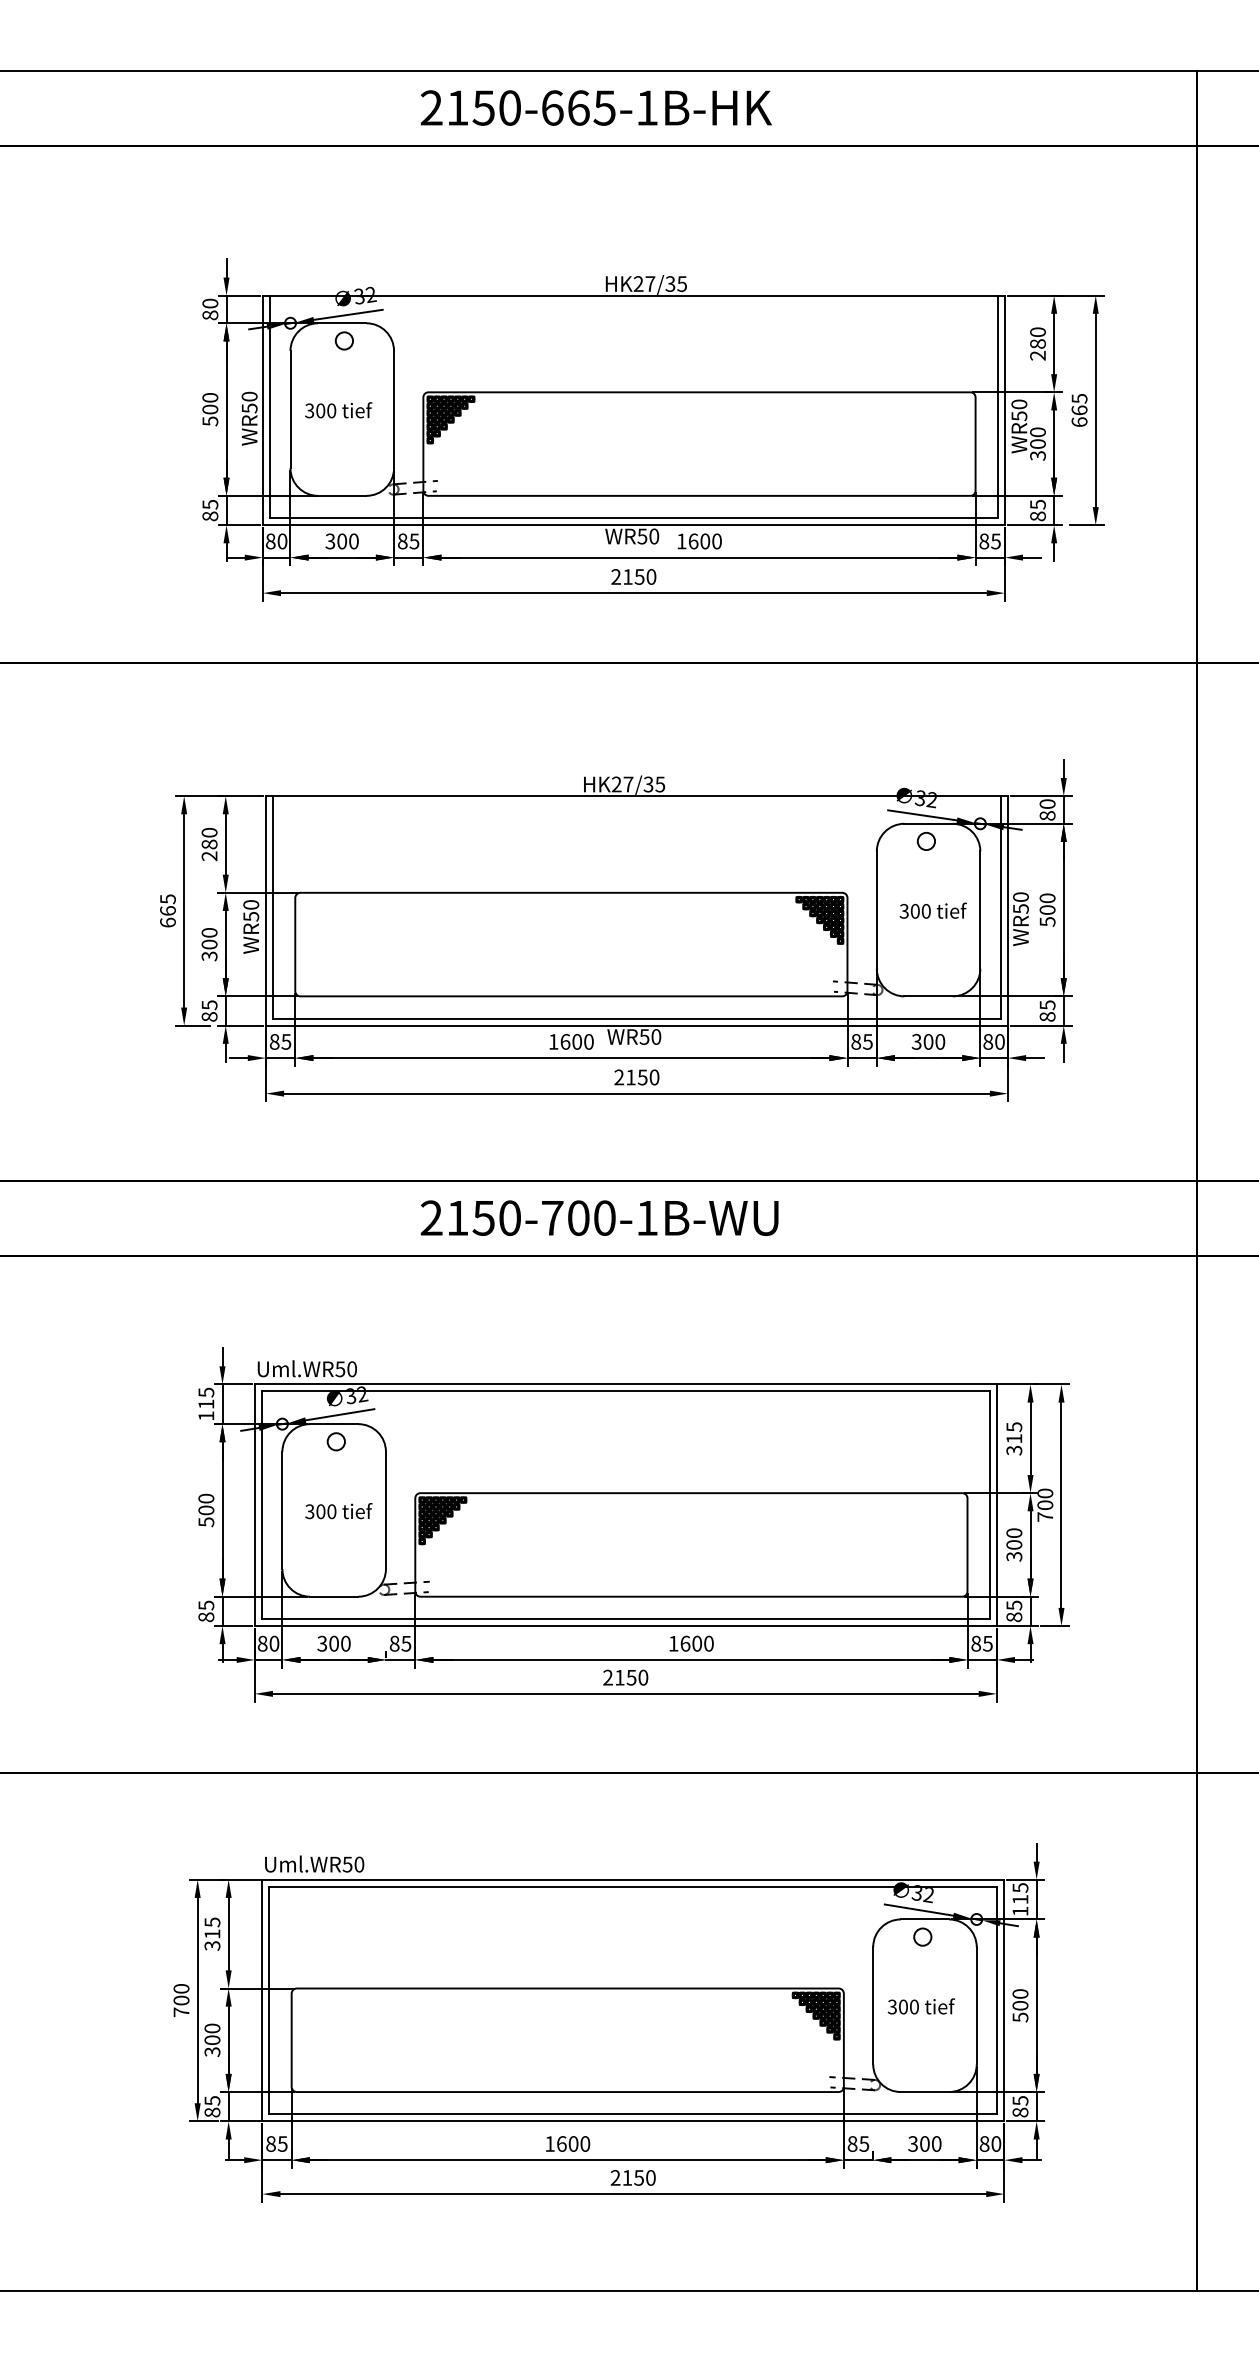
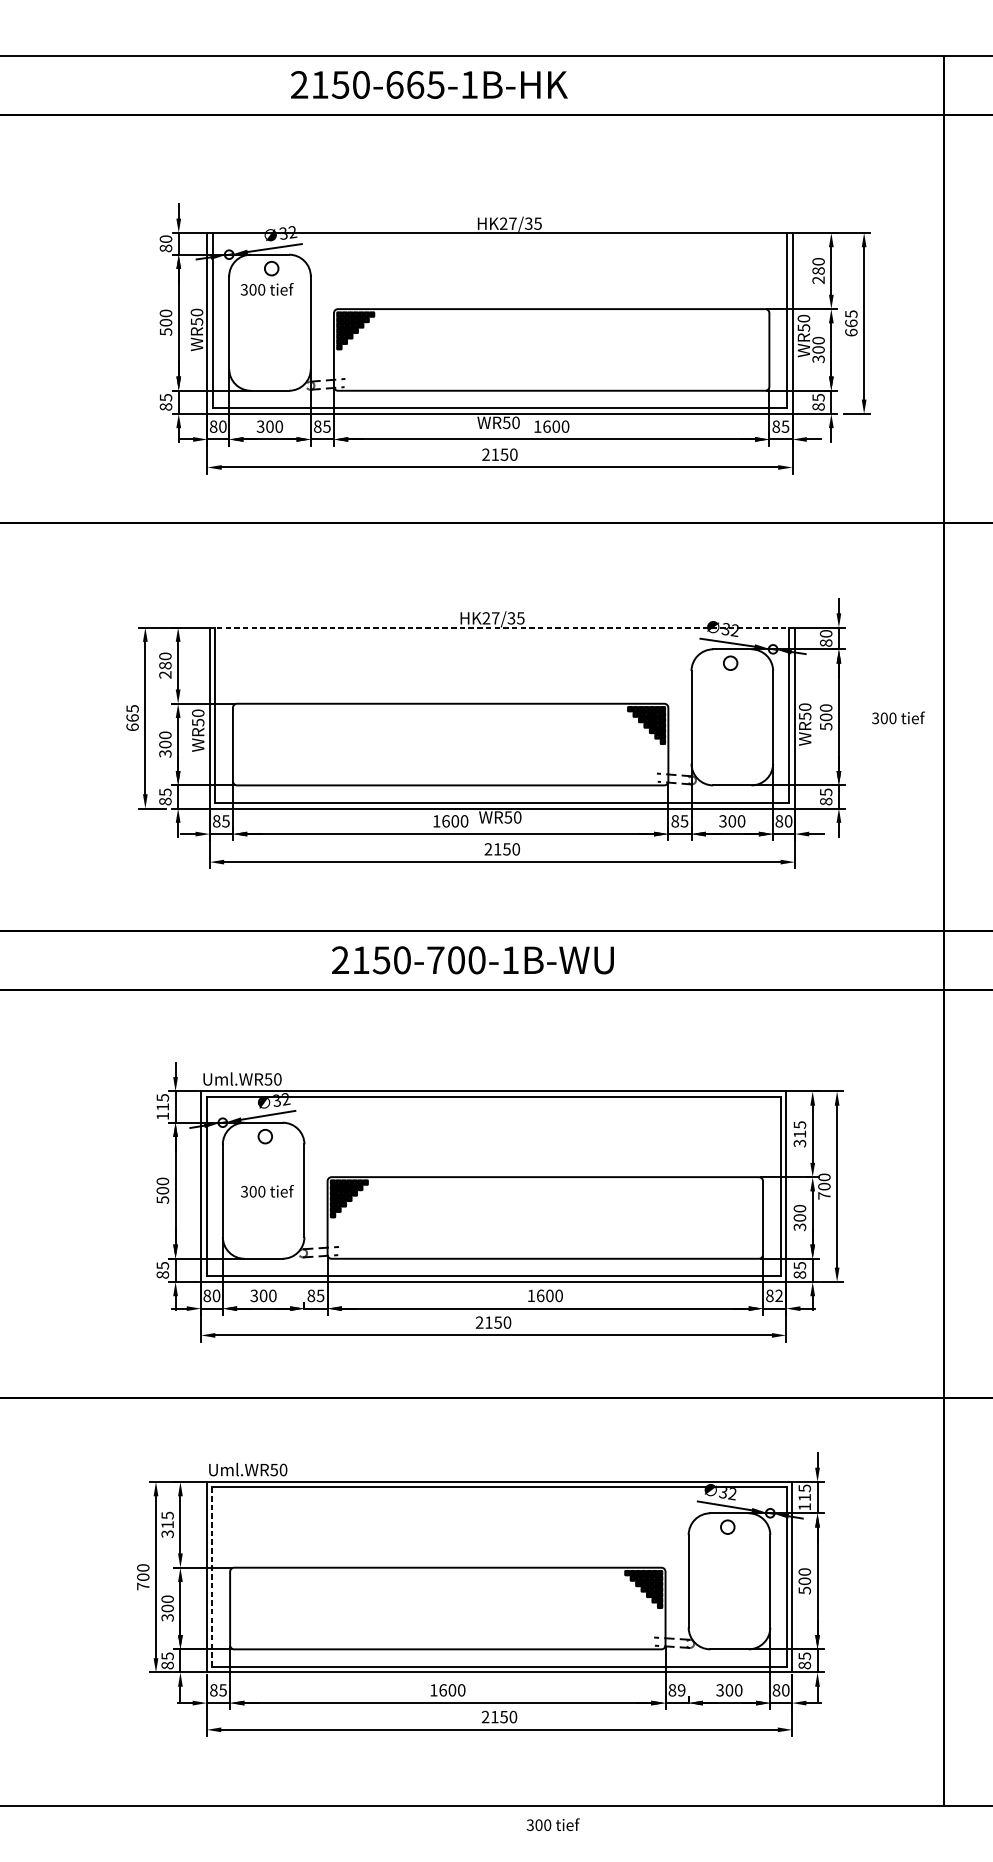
text: (595, 107) -> (428, 84), moved
text: (338, 410) -> (267, 289), moved
line: (636, 796) -> (502, 627), solid -> dashed
text: (932, 910) -> (897, 717), moved
text: (987, 1643) -> (778, 1295), 85 -> 82
line: (269, 2000) -> (212, 1577), solid -> dashed
text: (920, 2006) -> (552, 1824), moved
text: (864, 2143) -> (681, 1689), 85 -> 89

